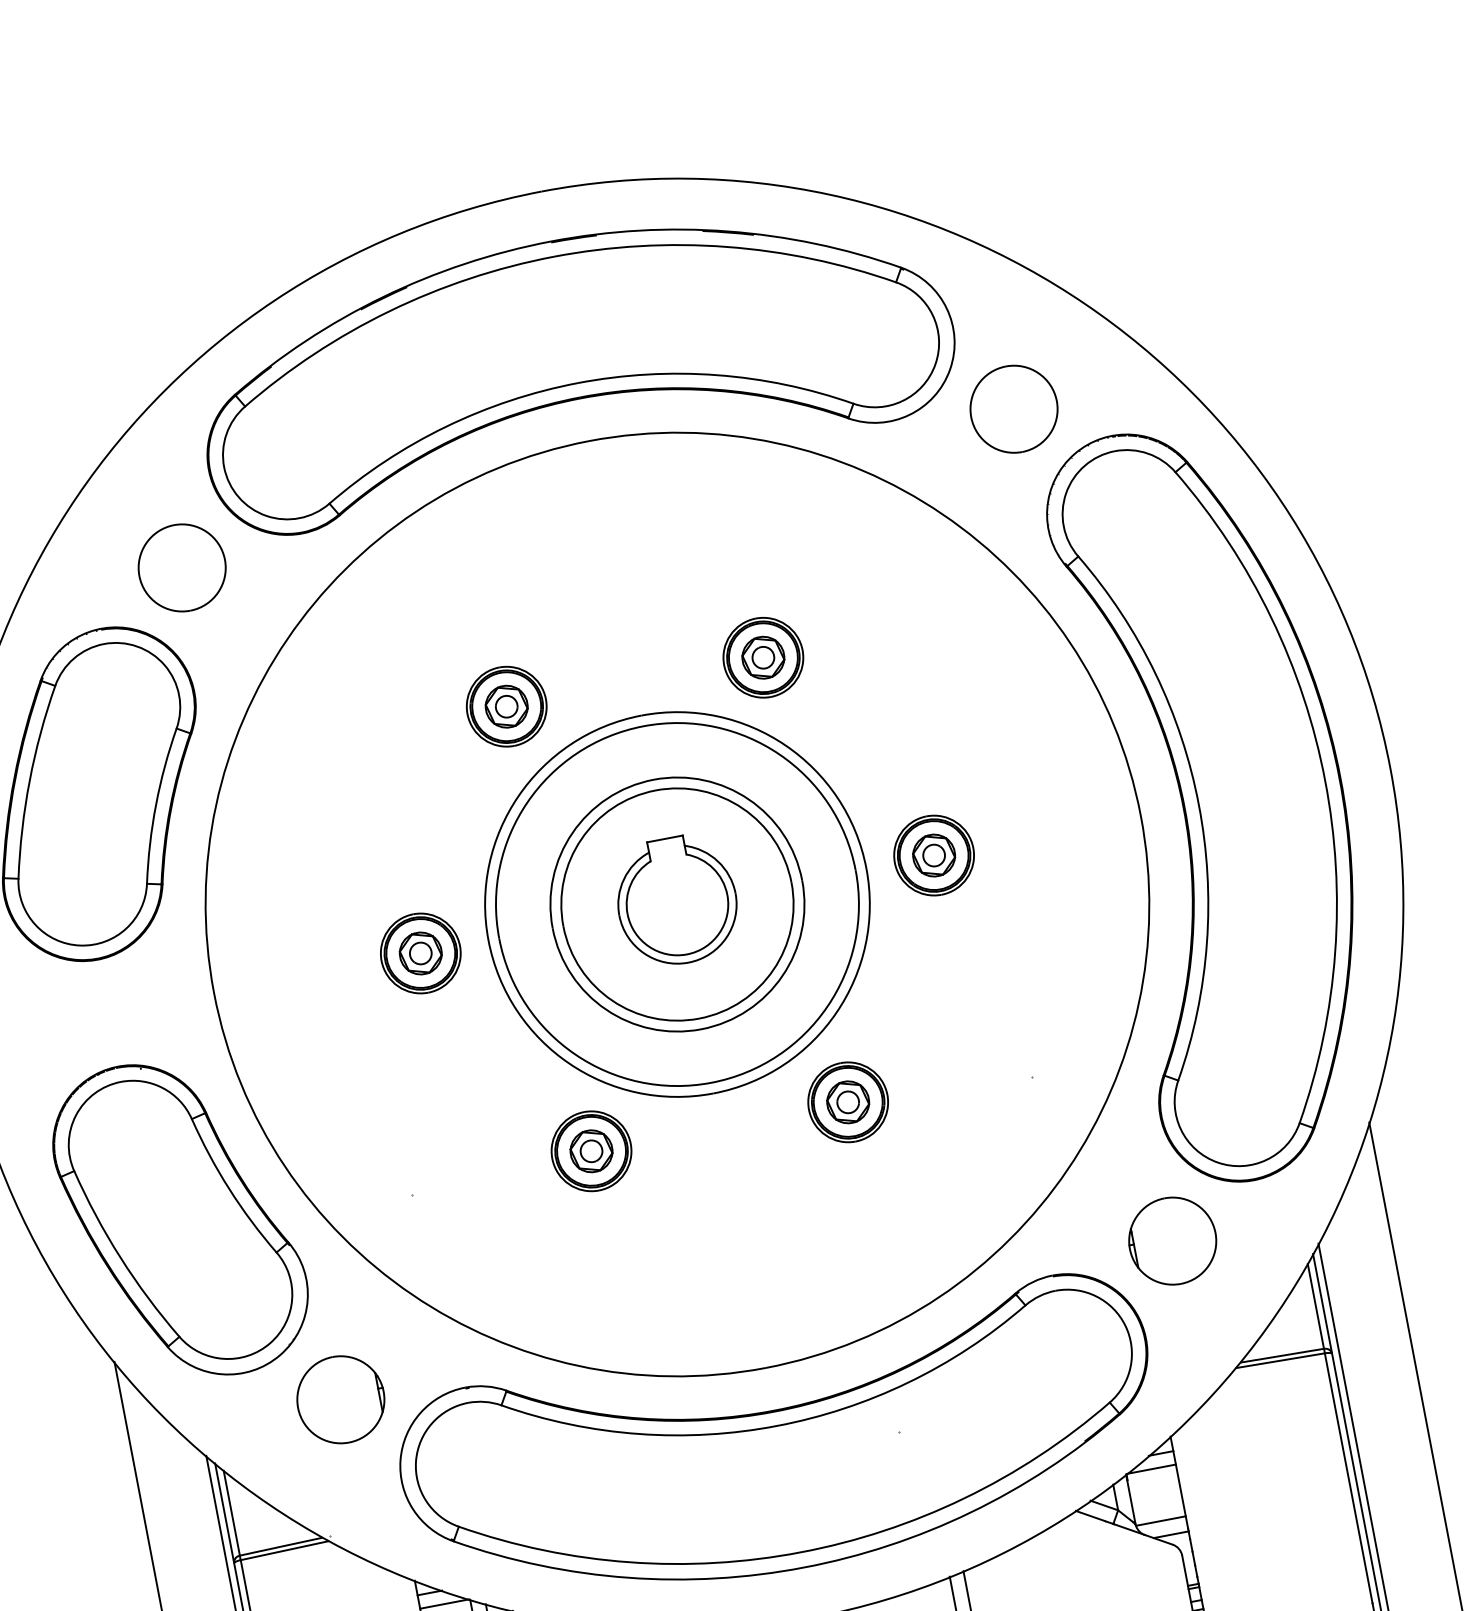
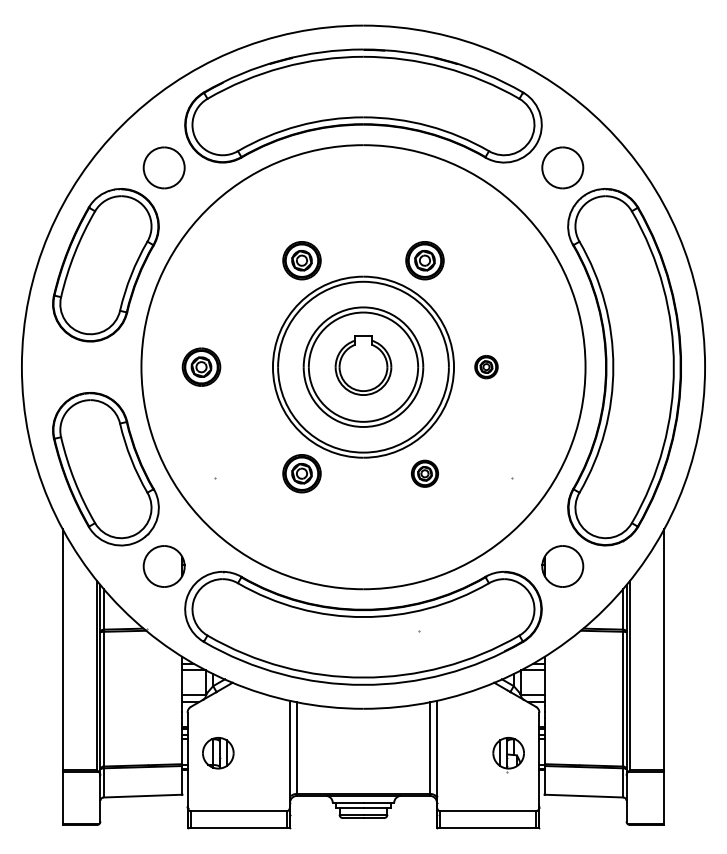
part: (933, 854) -> (486, 366), size x0.6
part: (420, 952) -> (201, 366), moved
part: (847, 1102) -> (424, 473), size x0.7

